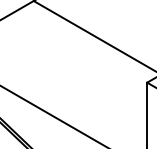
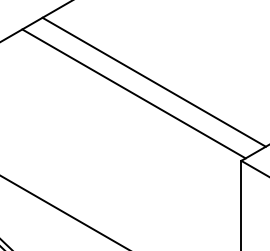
line: (85, 44) -> (133, 93), added

